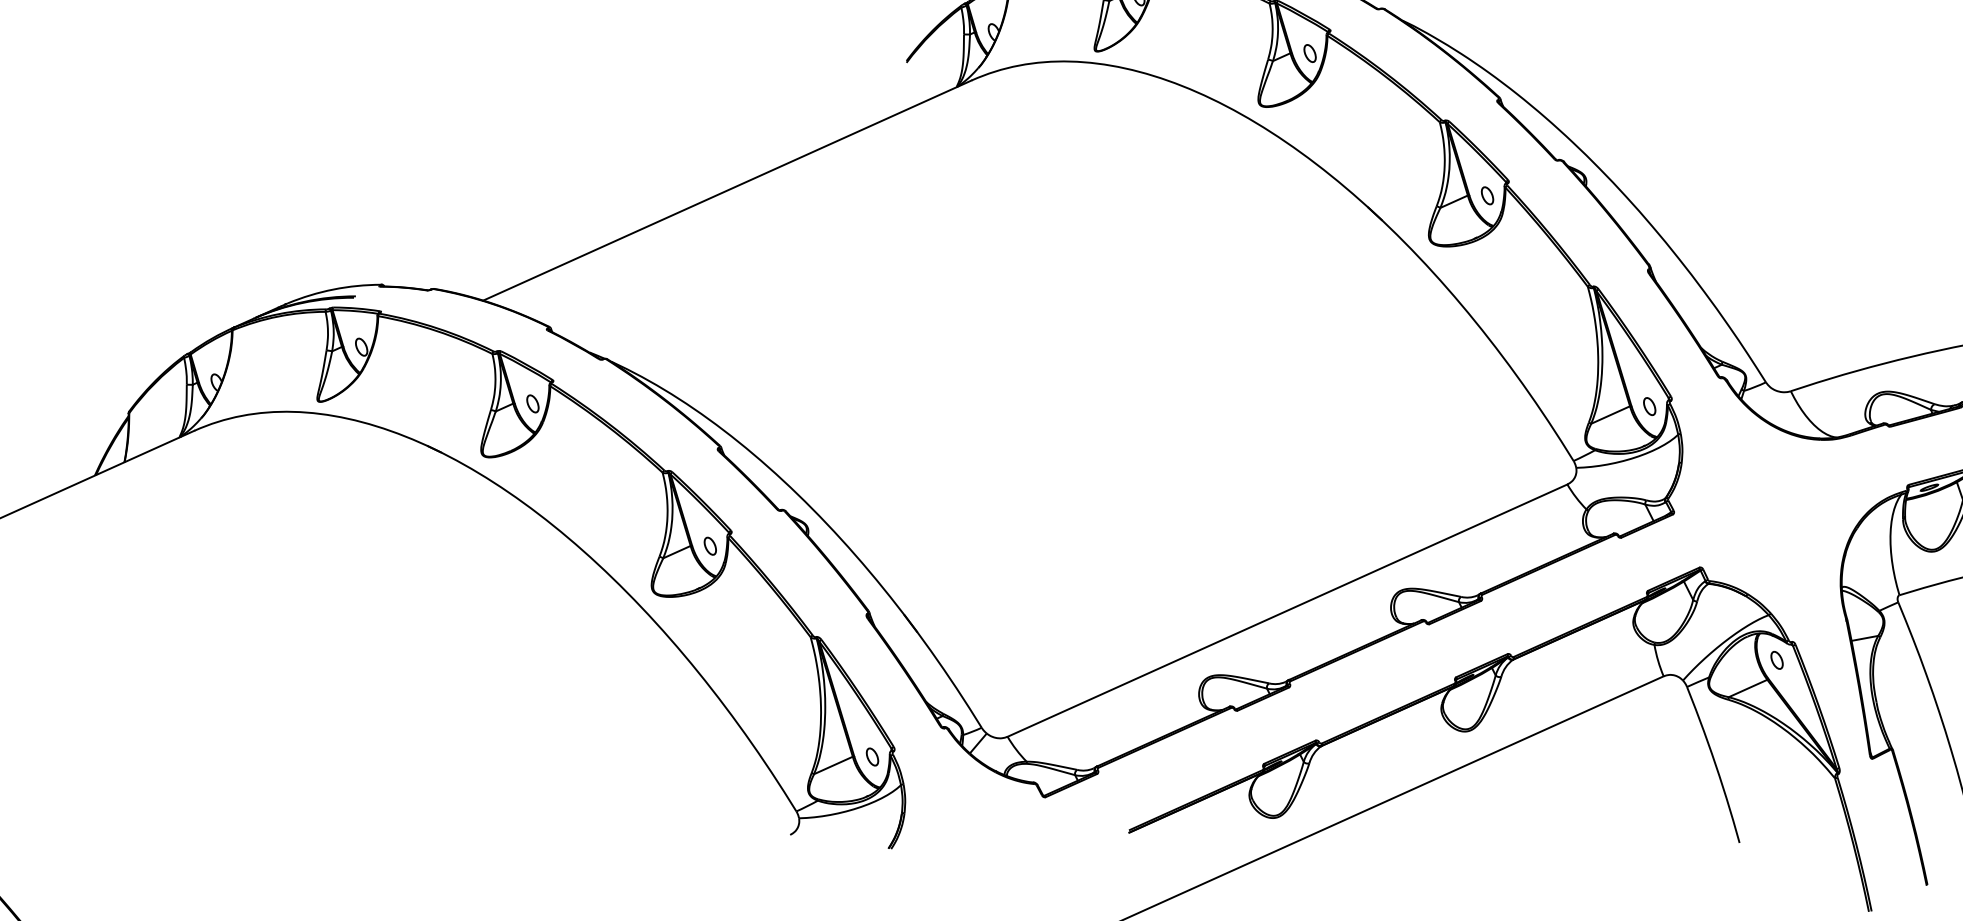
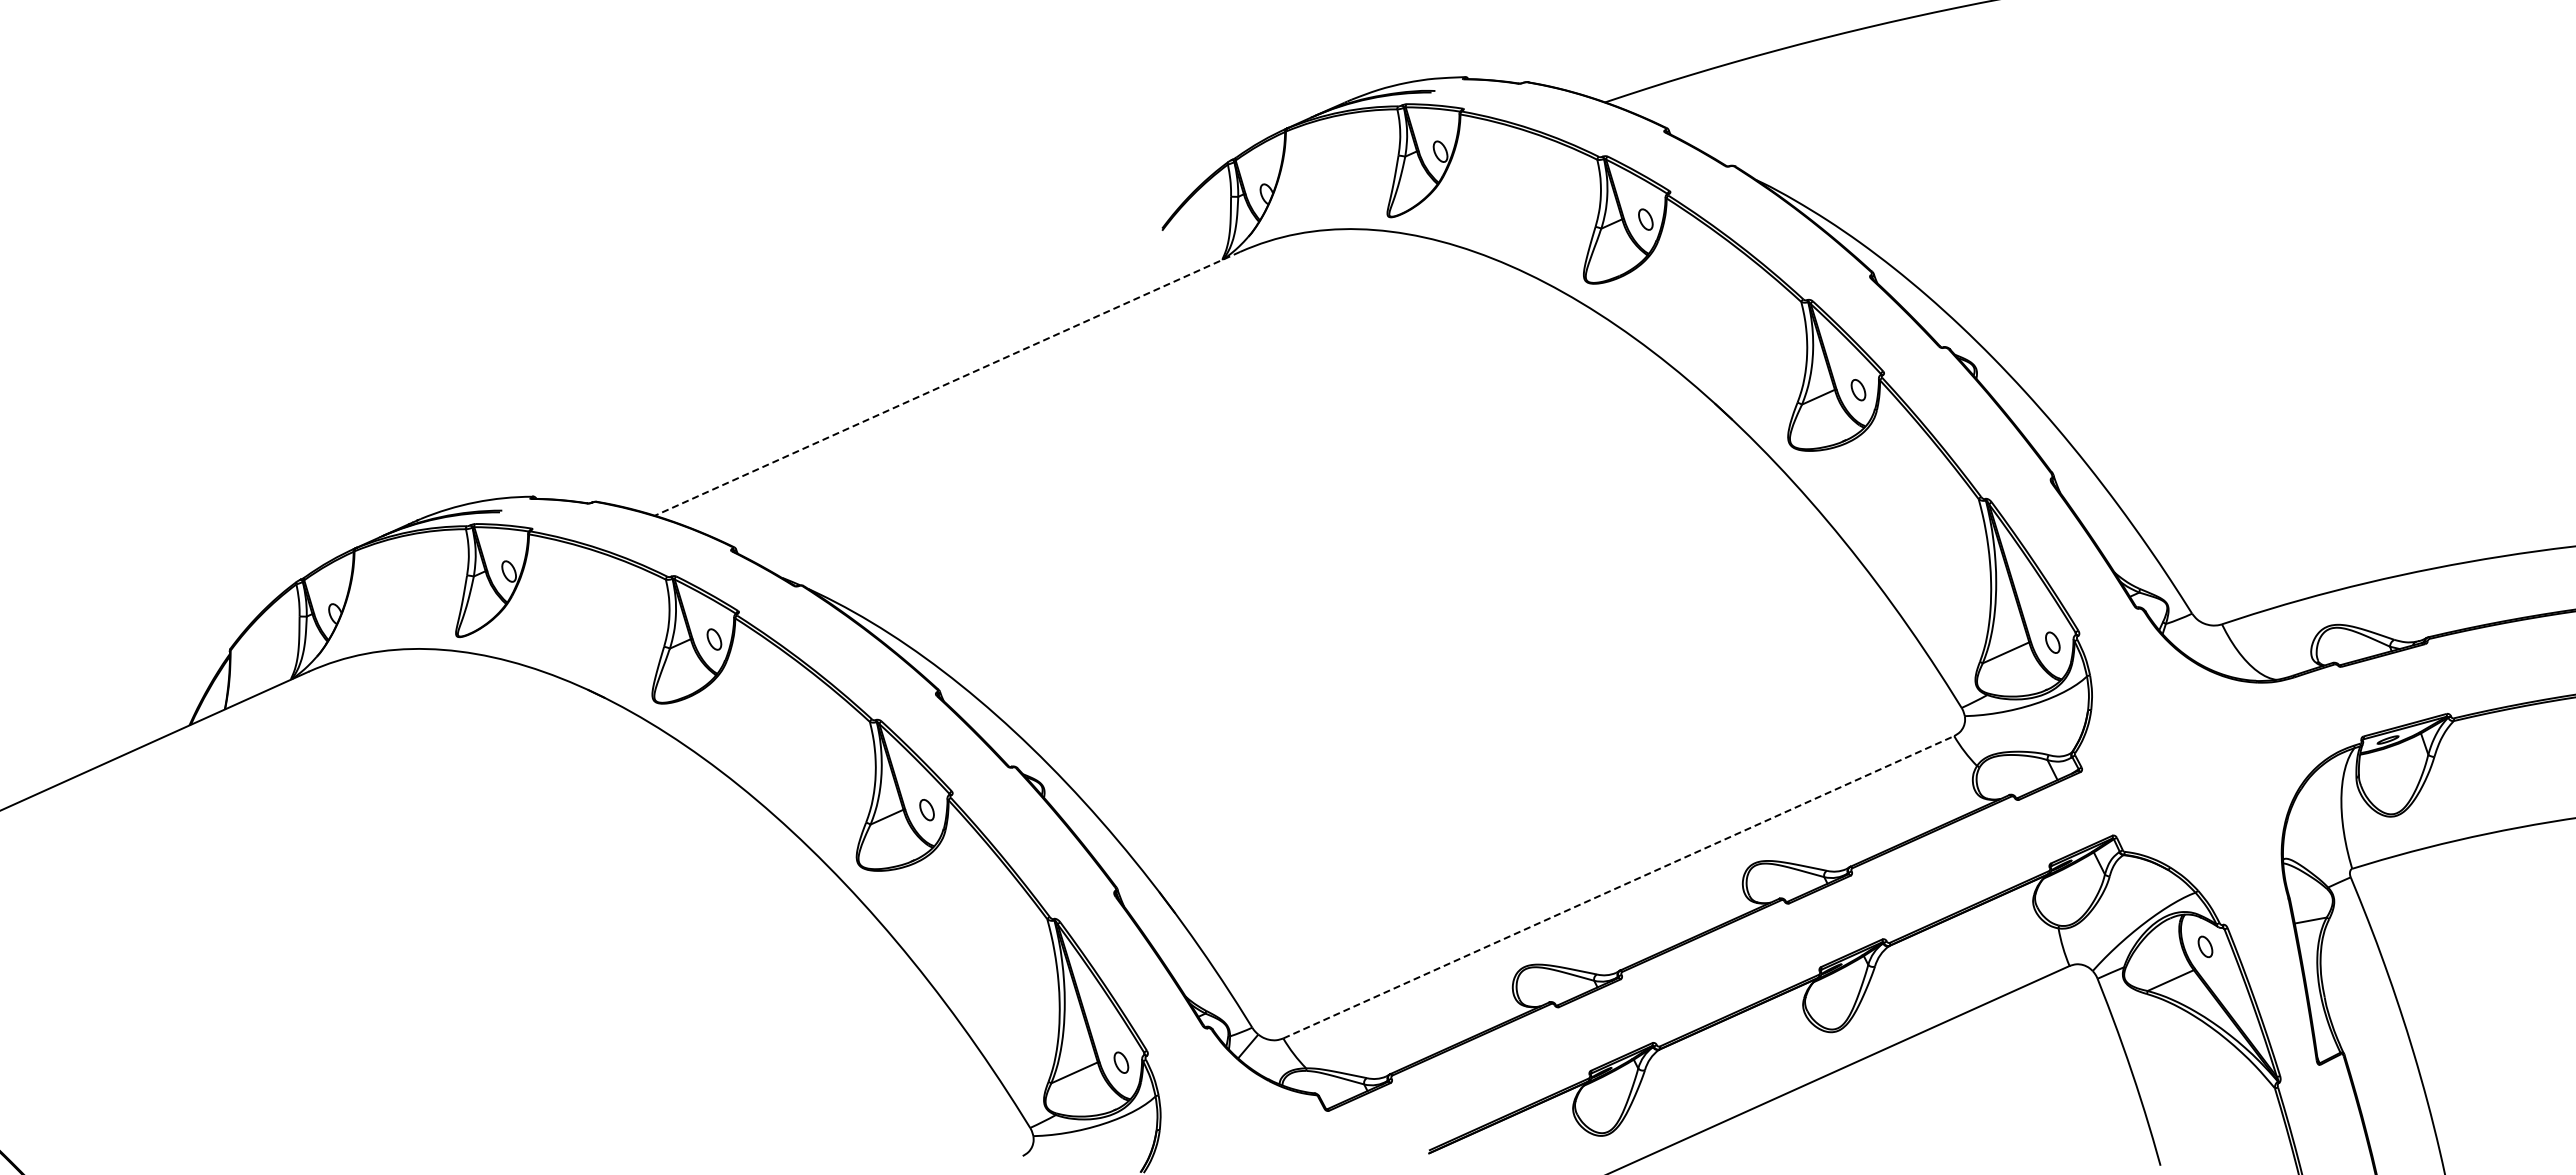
line: (727, 190) -> (947, 383), solid -> dashed
line: (1287, 610) -> (1618, 887), solid -> dashed

